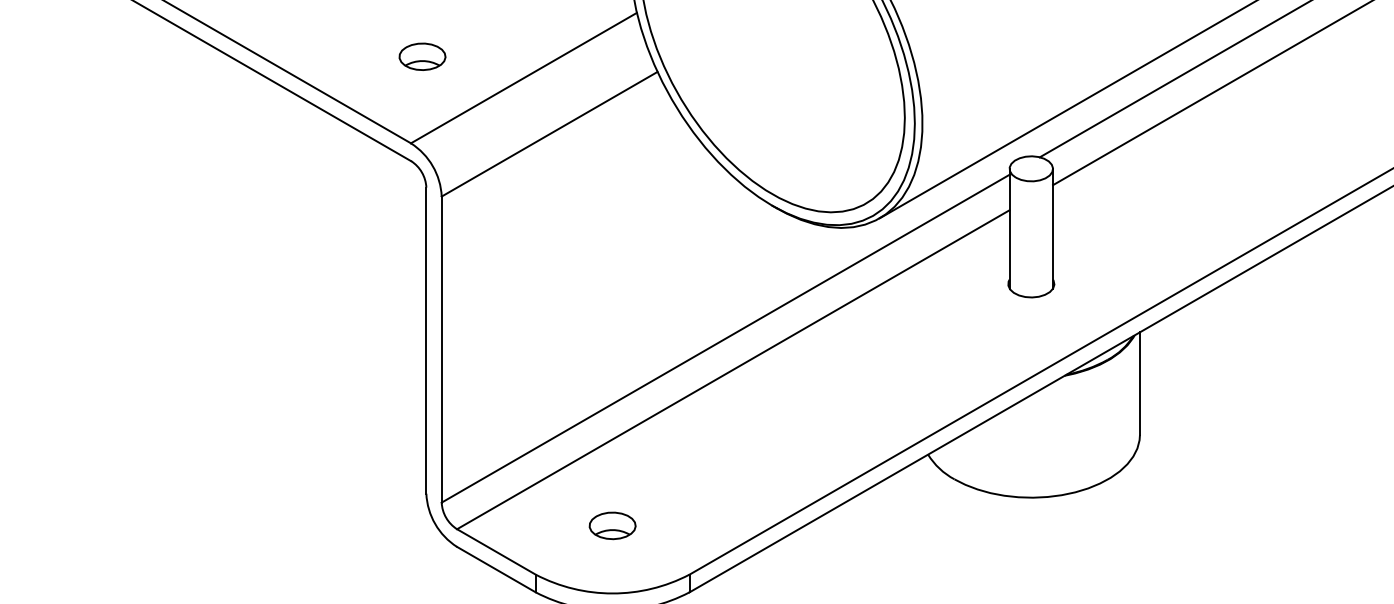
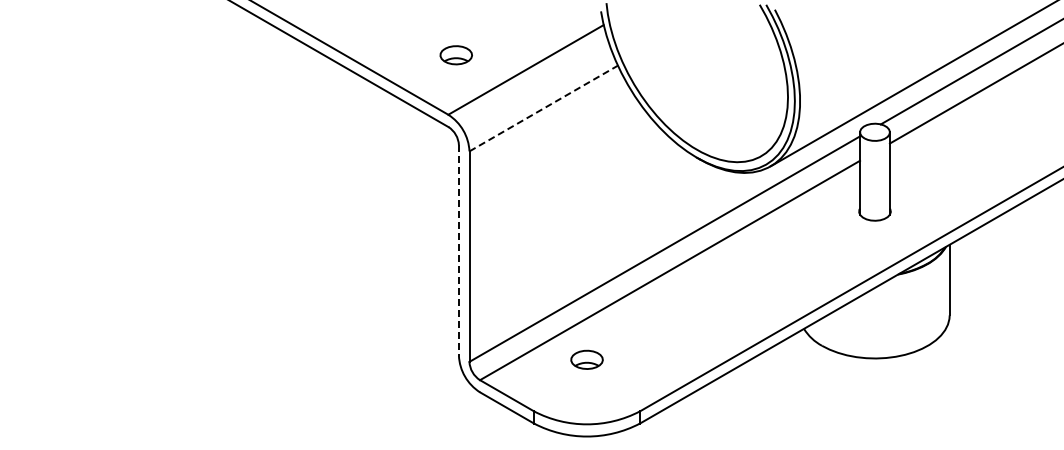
line: (549, 134) -> (543, 108), solid -> dashed
line: (425, 342) -> (458, 251), solid -> dashed
part: (611, 525) -> (586, 359), moved

